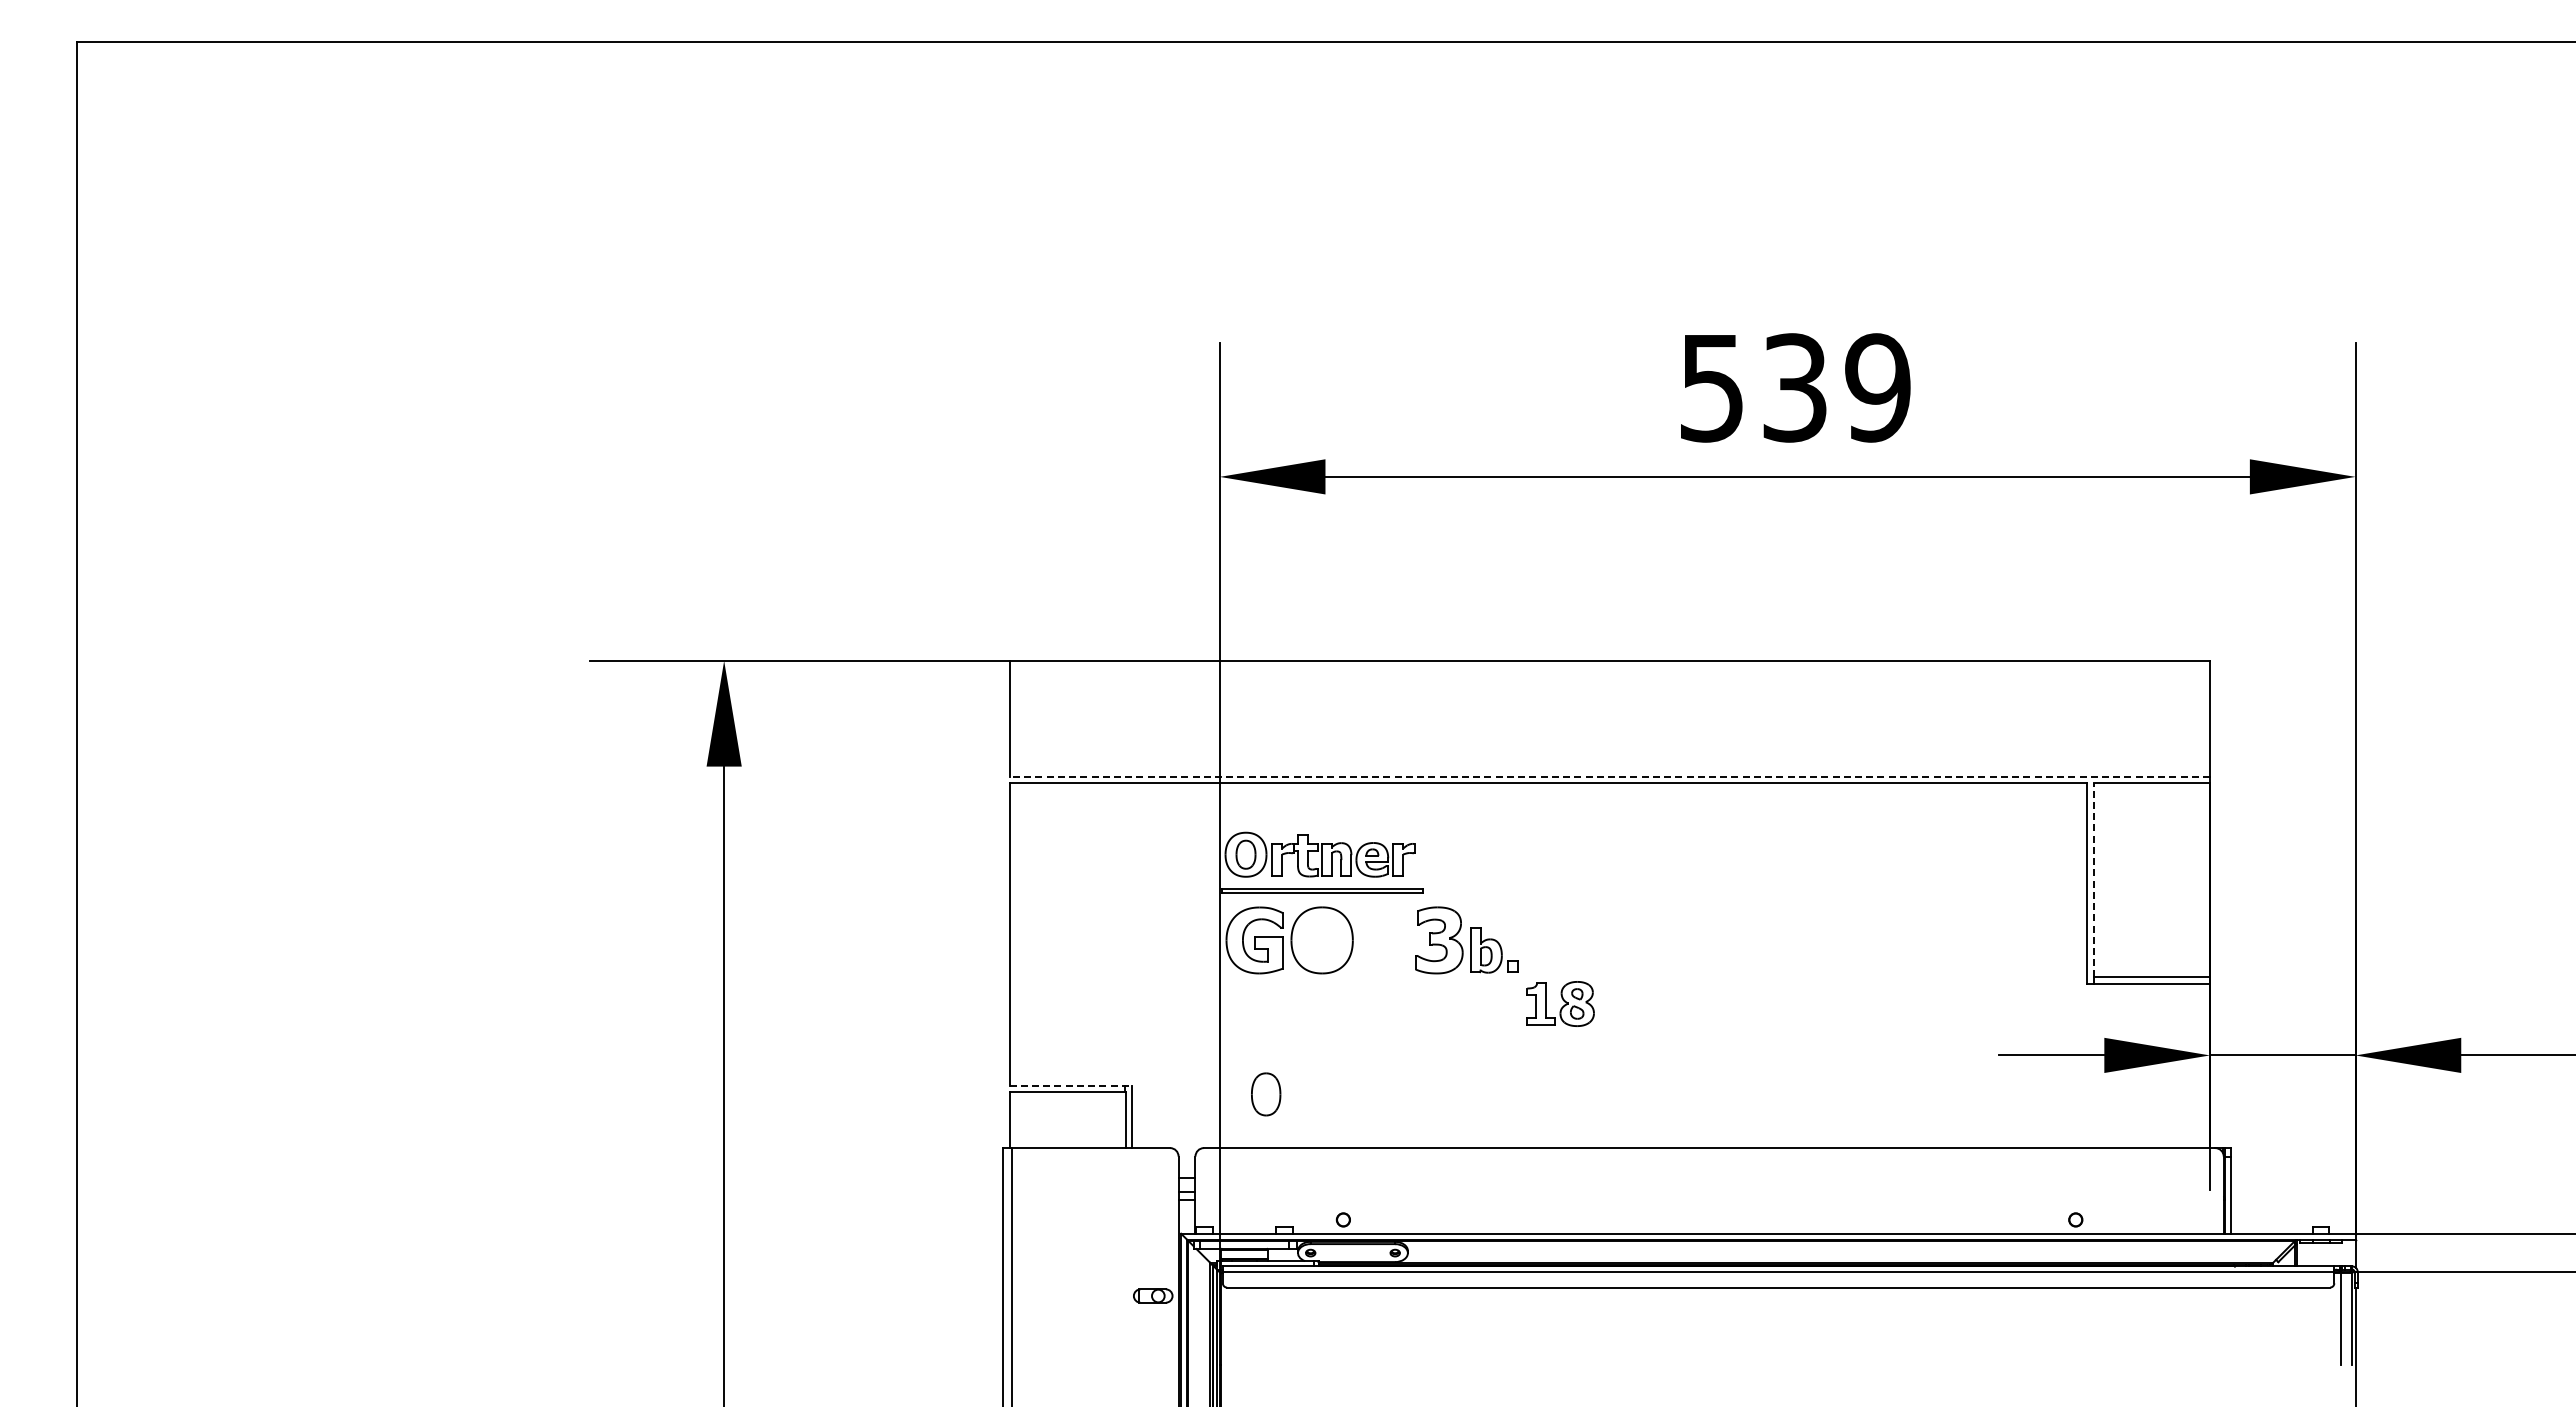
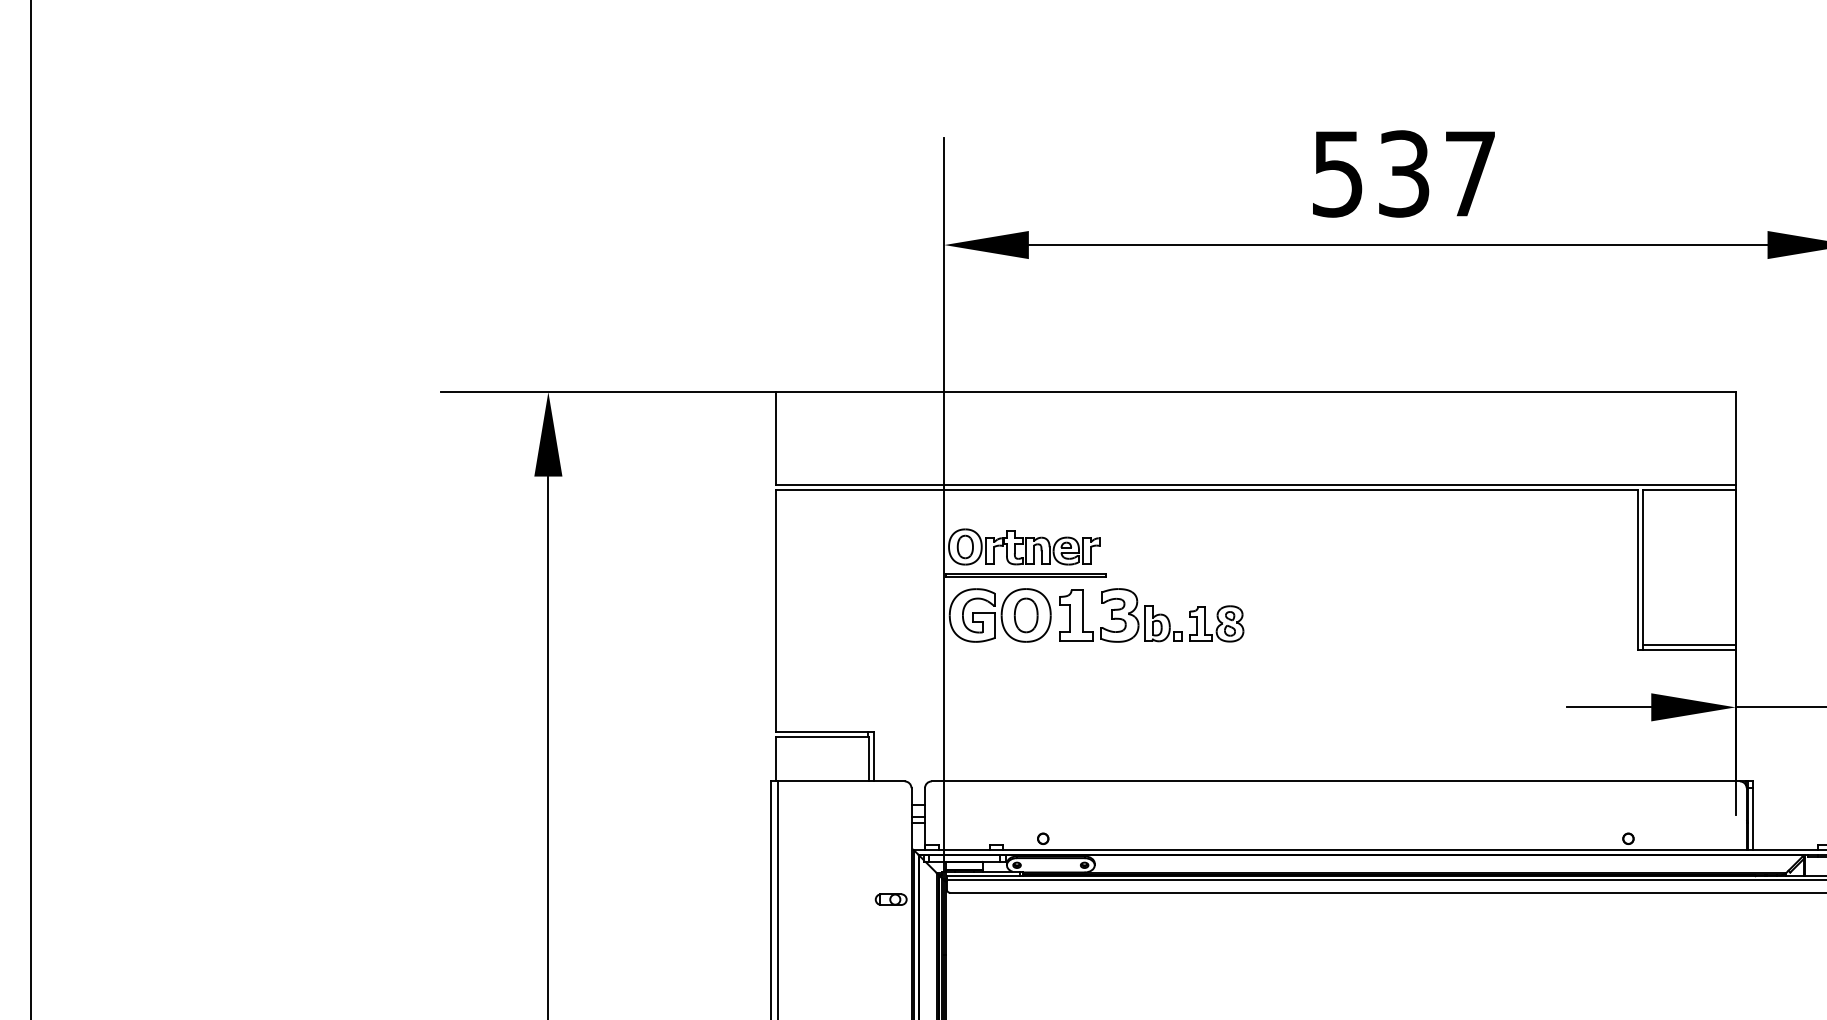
text: (1877, 387) -> (1470, 173), 539 -> 537
line: (1609, 777) -> (1255, 485), dashed -> solid
line: (2093, 880) -> (1642, 567), dashed -> solid
part: (1384, 940) -> (1076, 615), added
part: (1560, 1003) -> (1216, 623), moved
line: (1071, 1085) -> (825, 731), dashed -> solid
part: (1266, 1094) -> (1026, 615), moved

